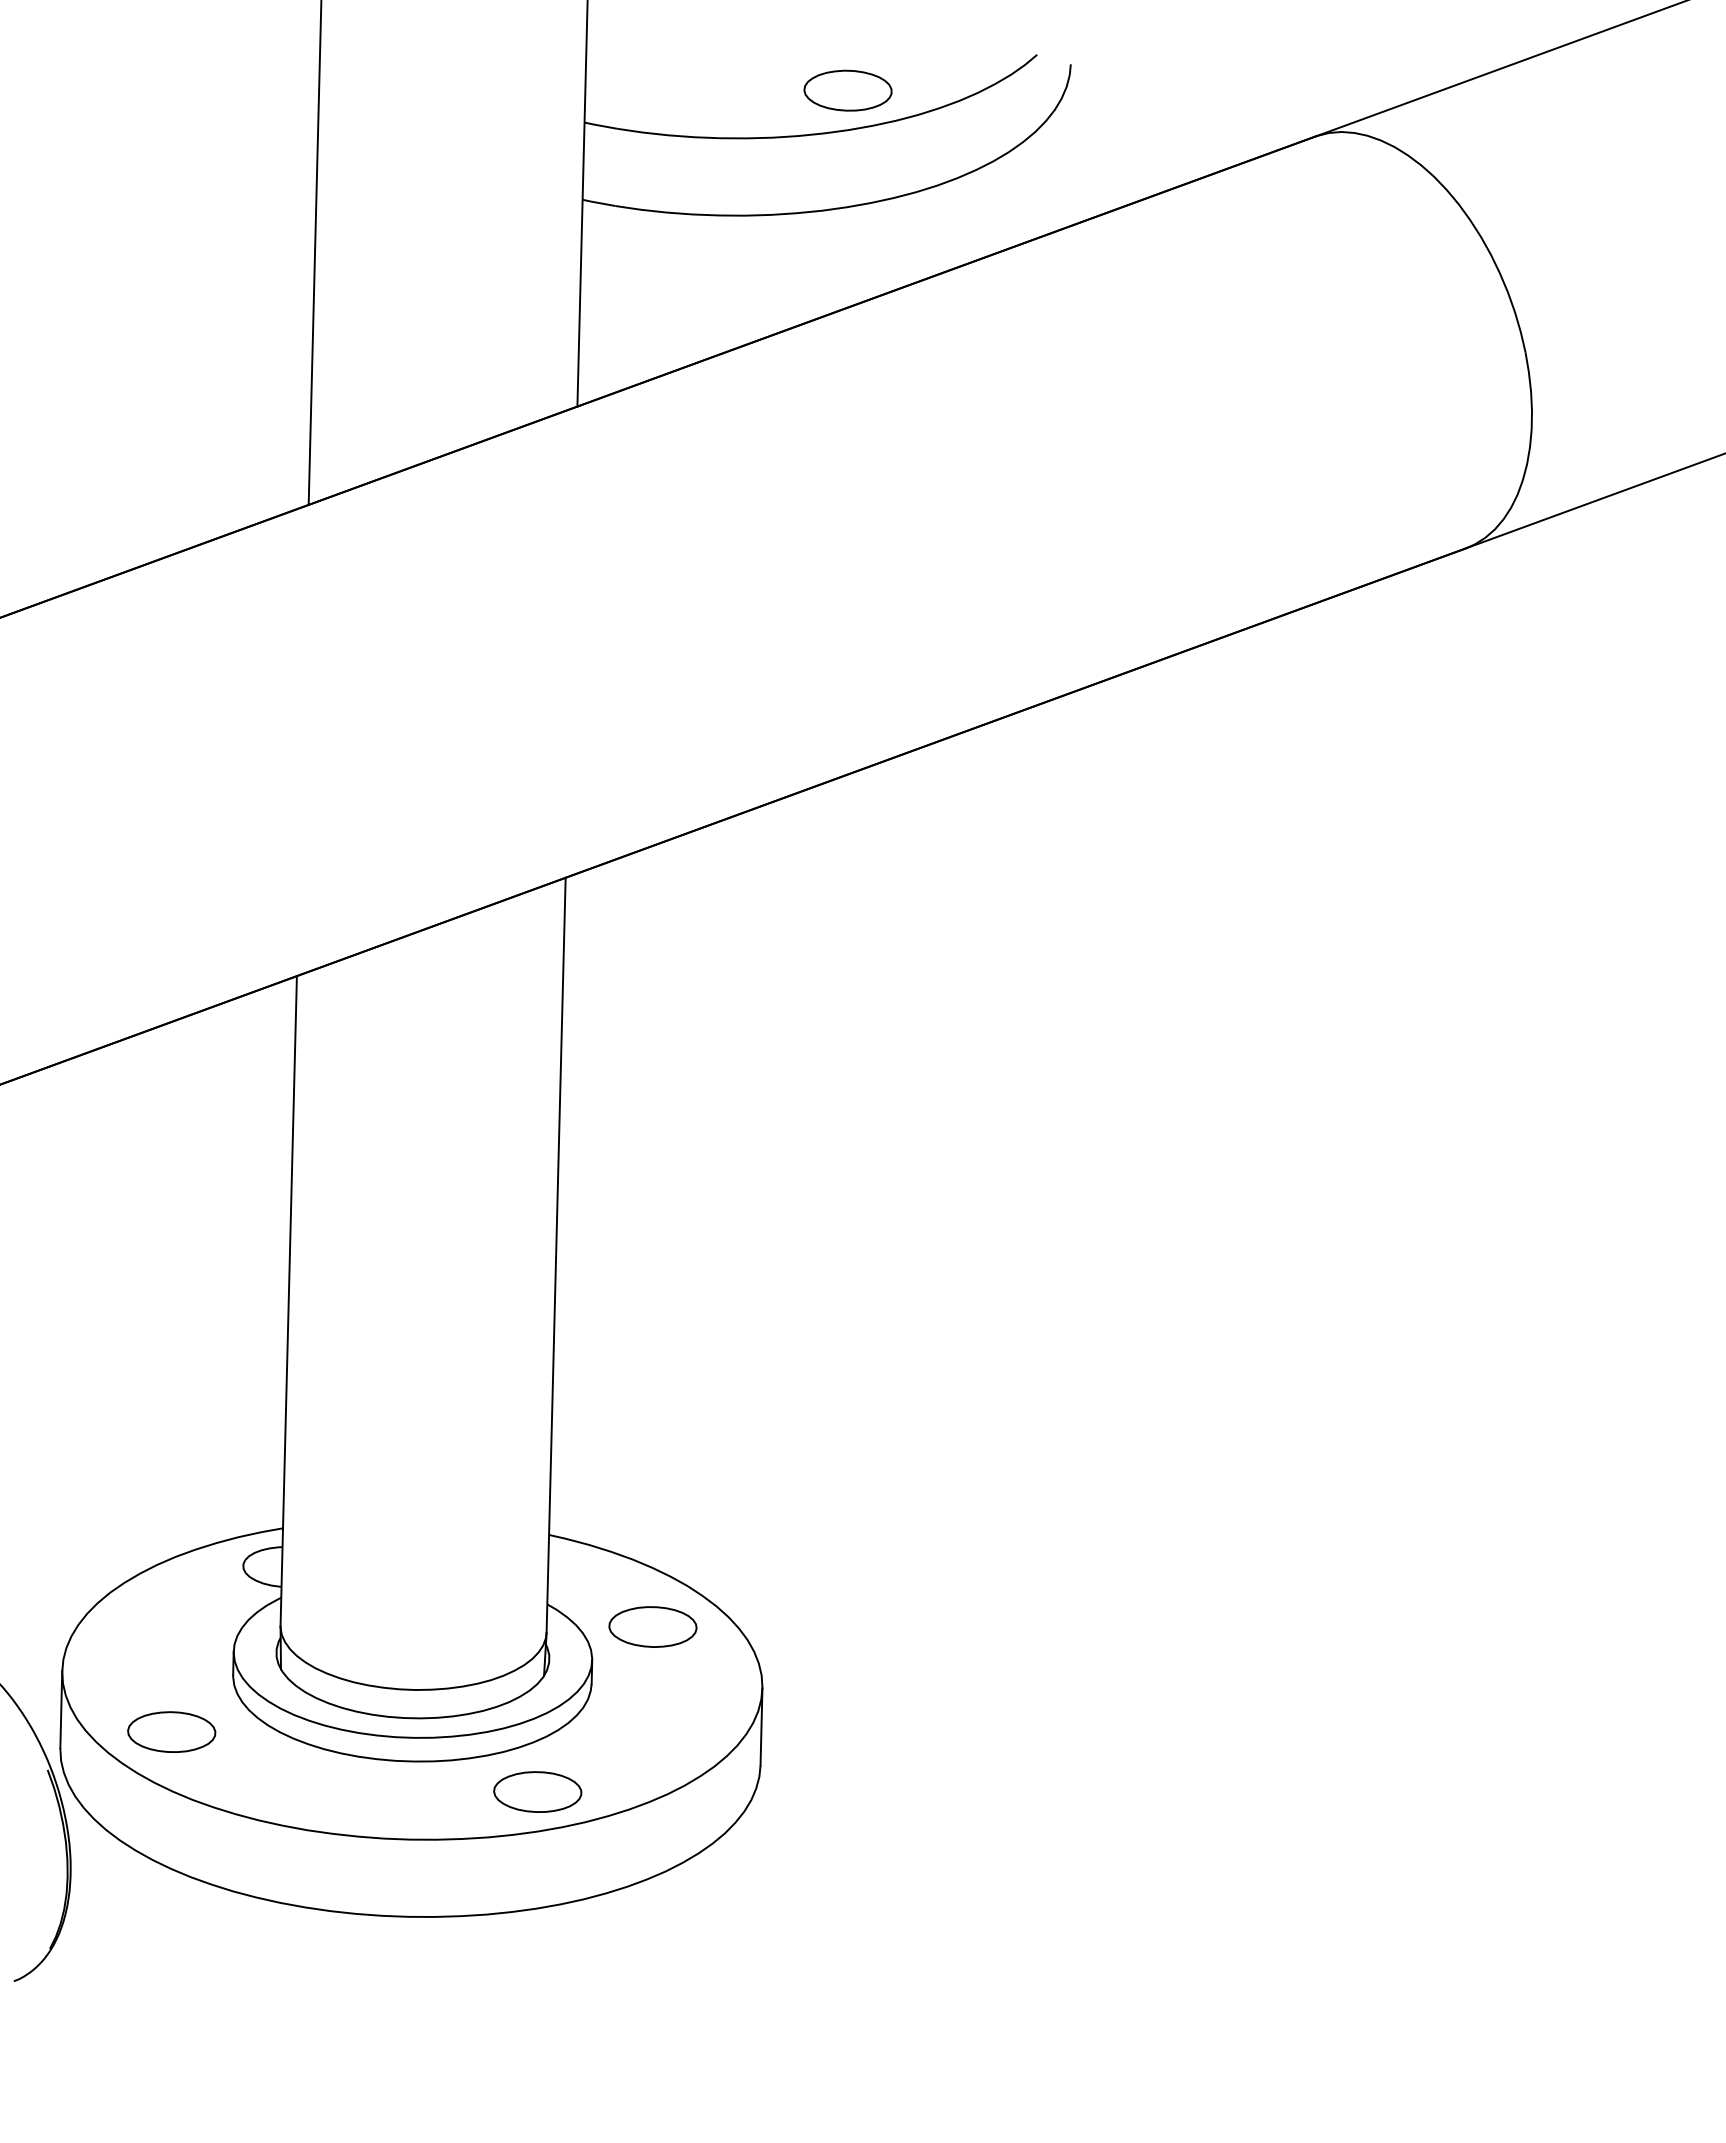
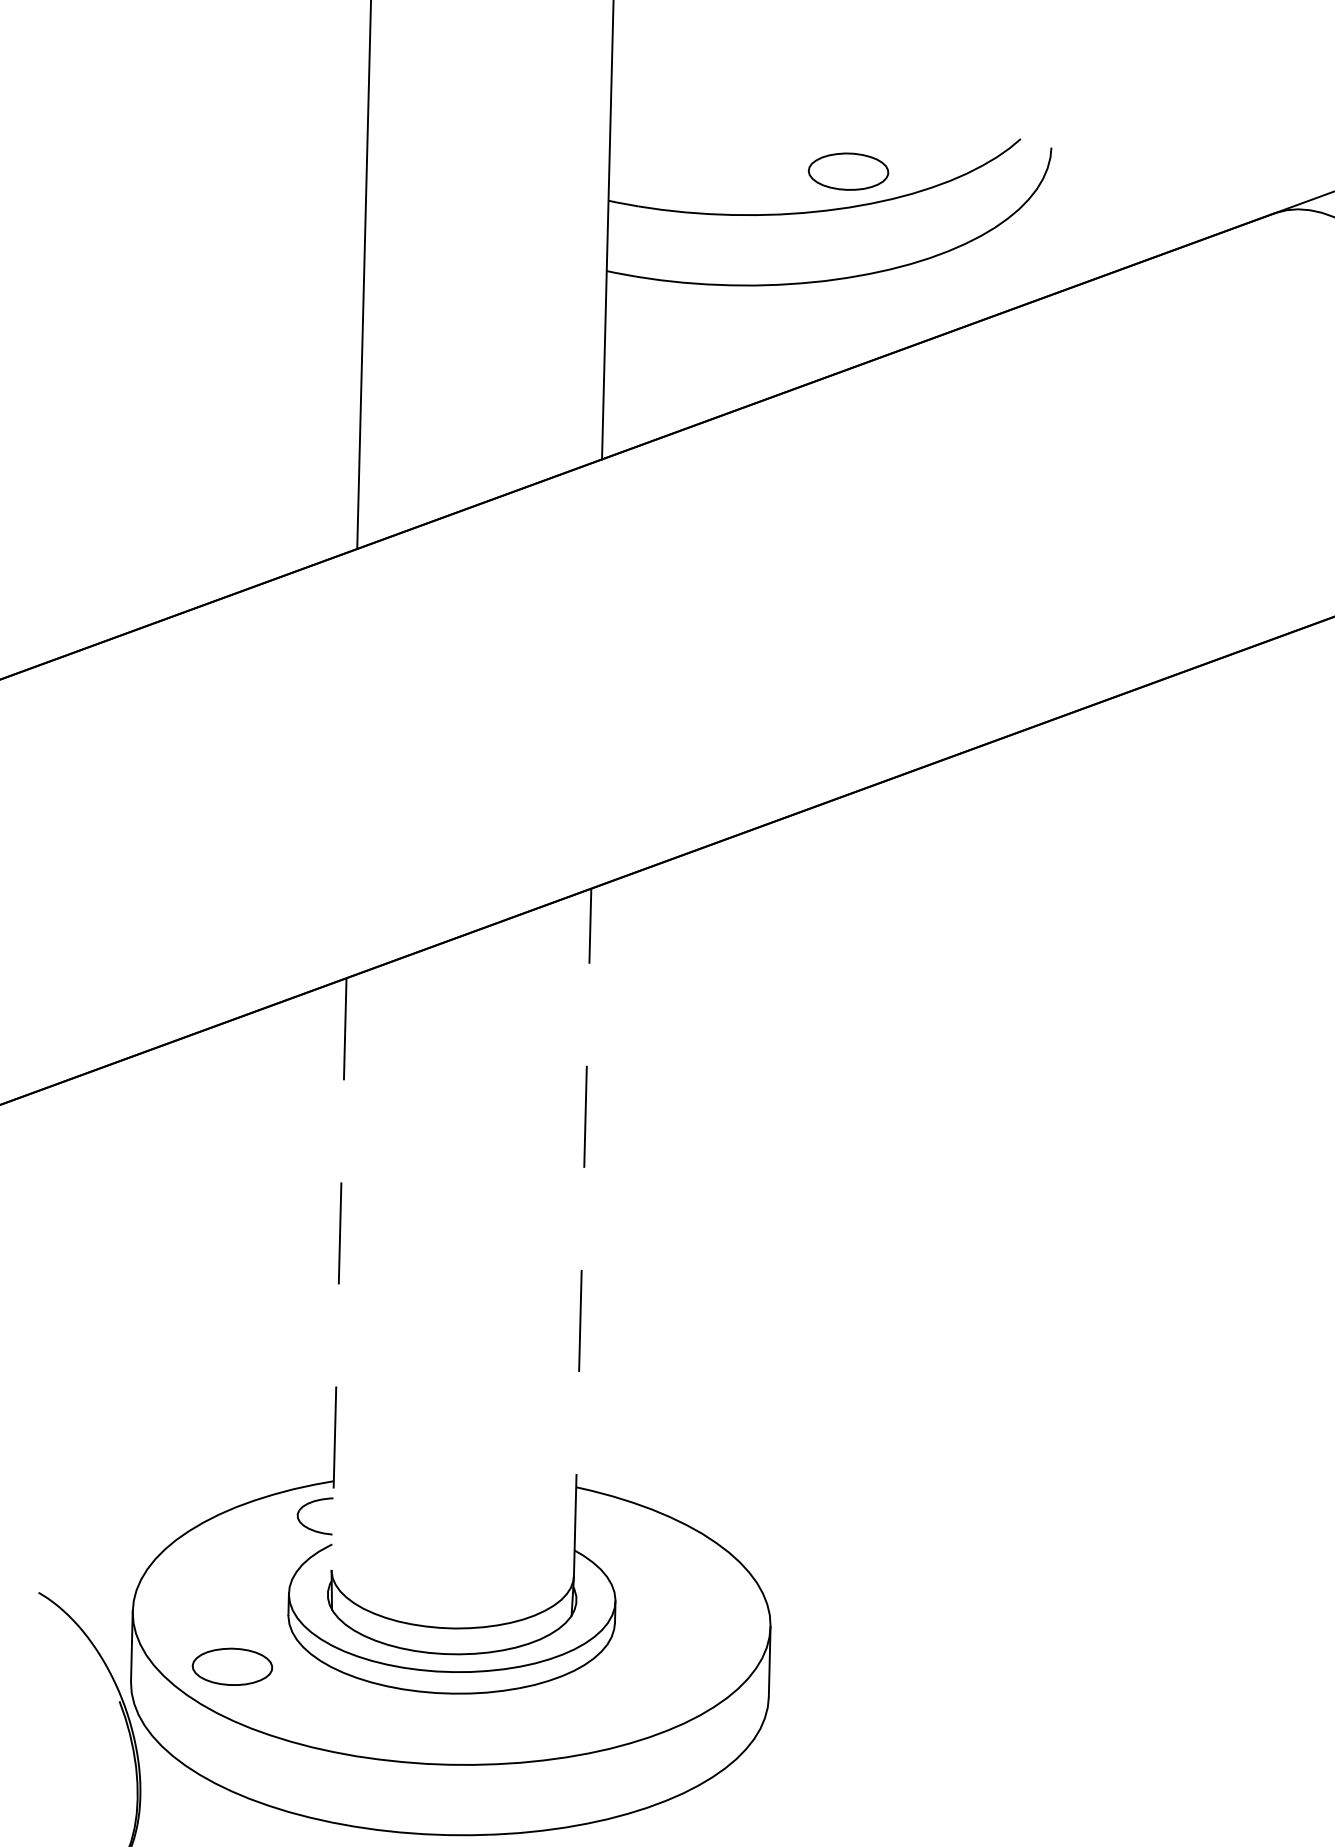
line: (556, 1254) -> (582, 1231), solid -> dashed
line: (288, 1301) -> (338, 1274), solid -> dashed
part: (652, 1626) -> (670, 1570), removed
part: (537, 1791) -> (565, 1720), removed

